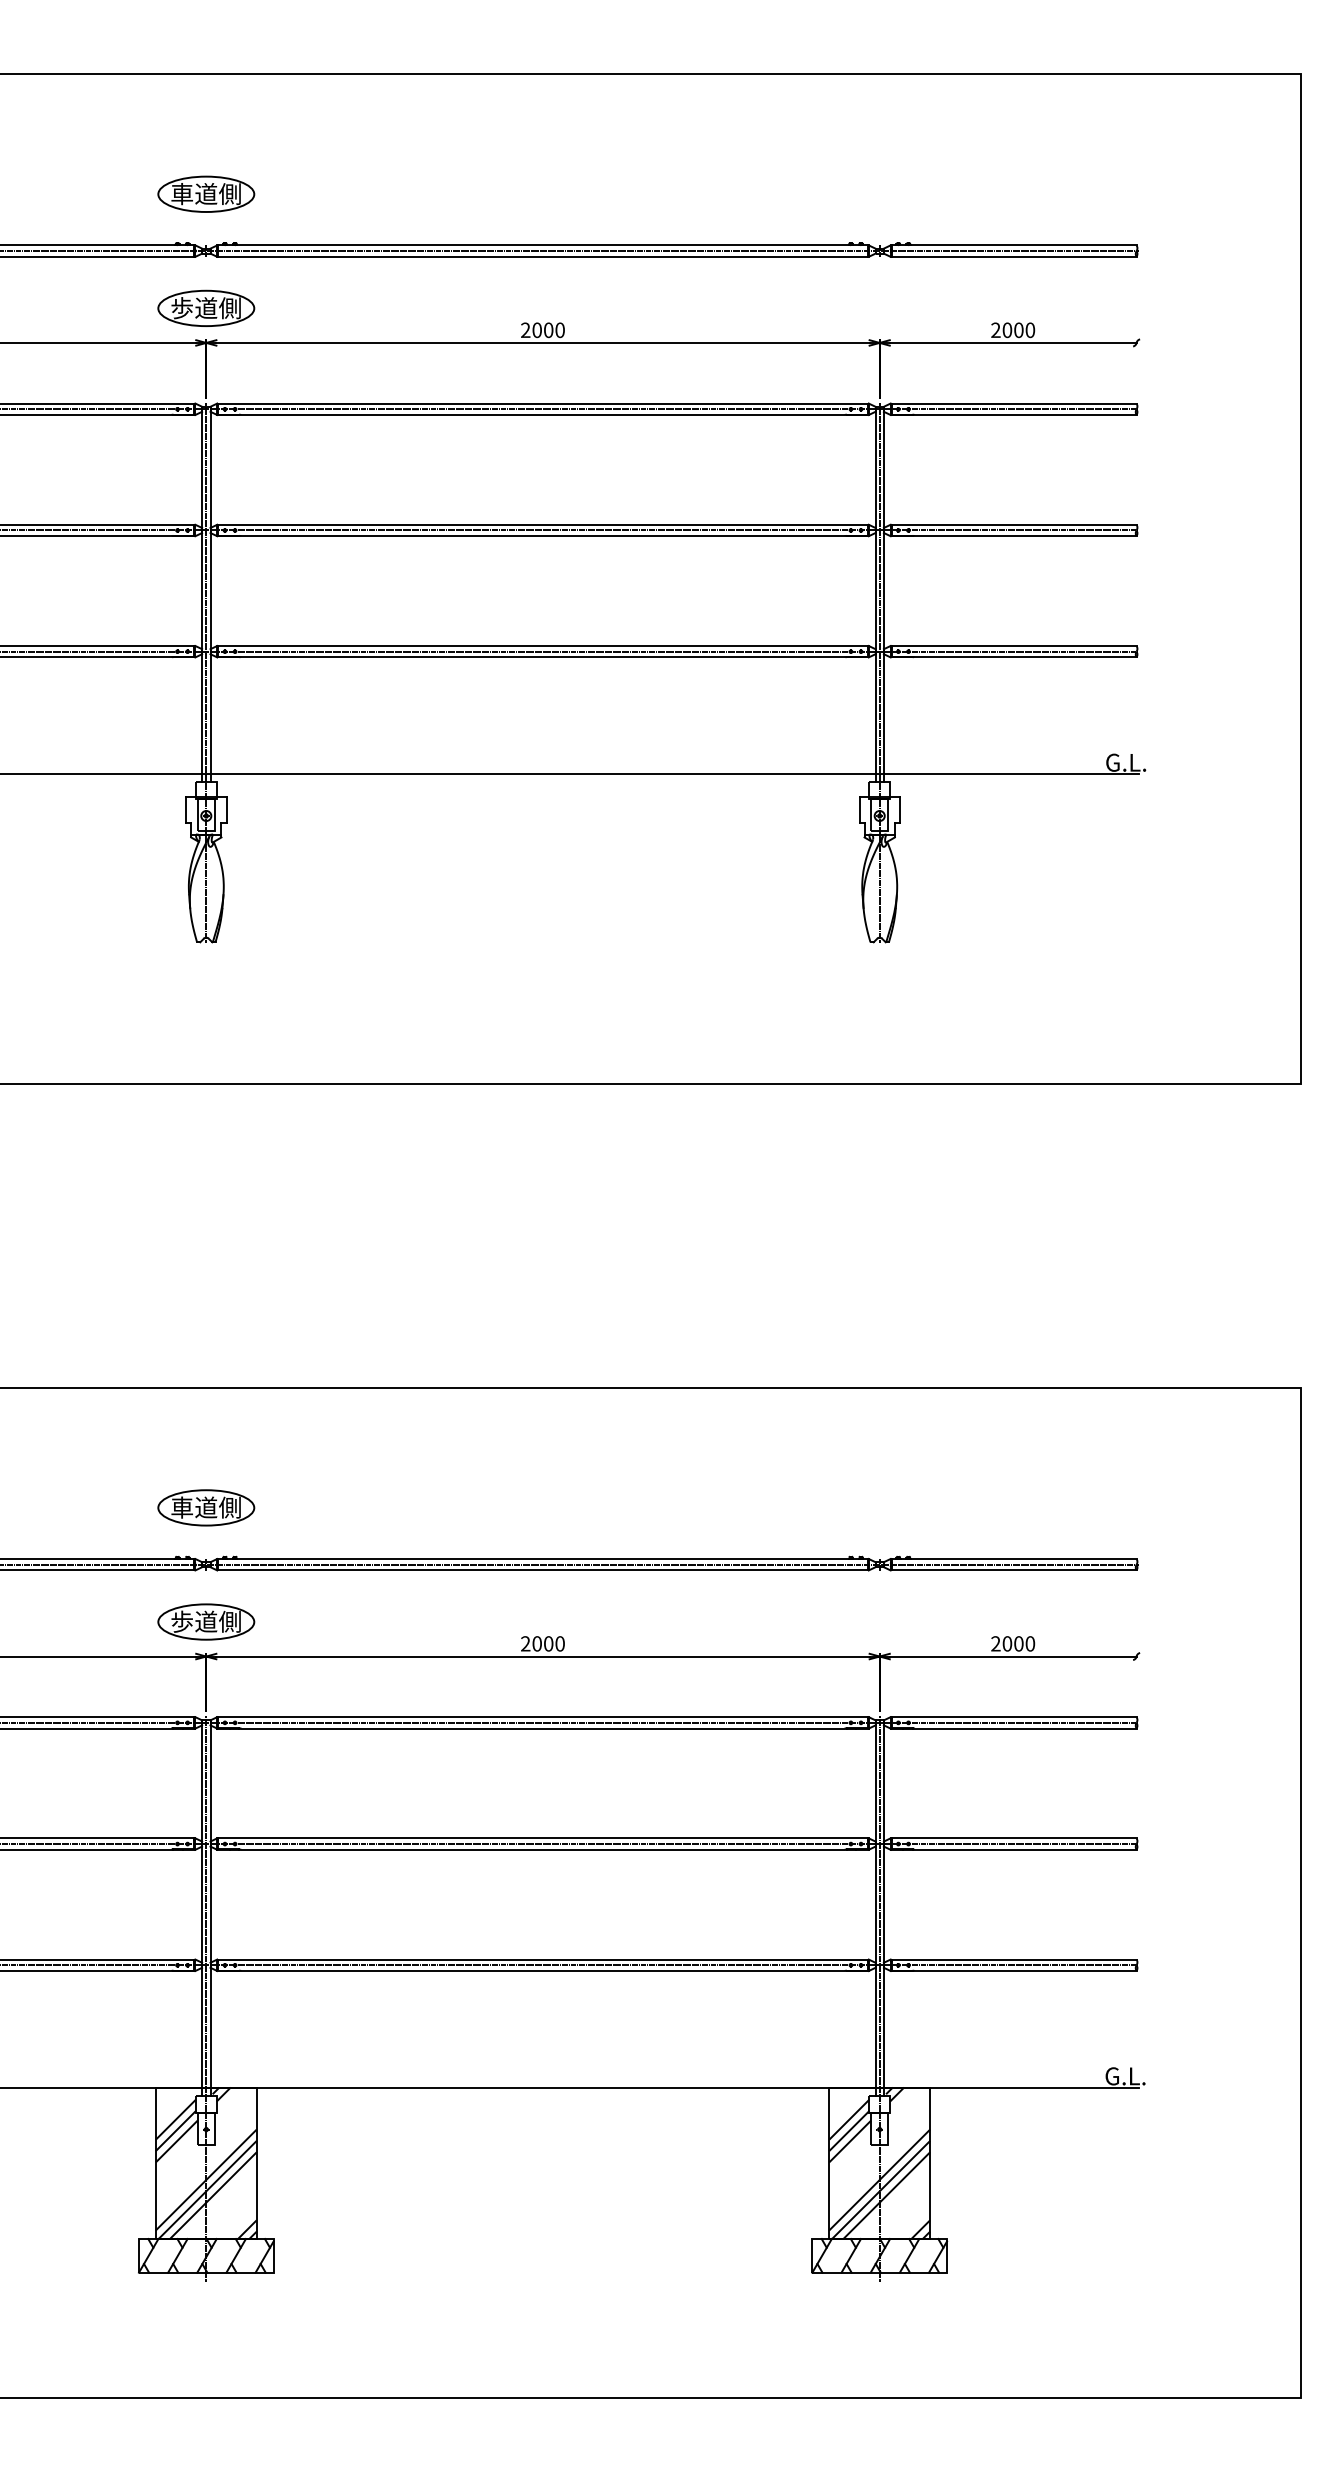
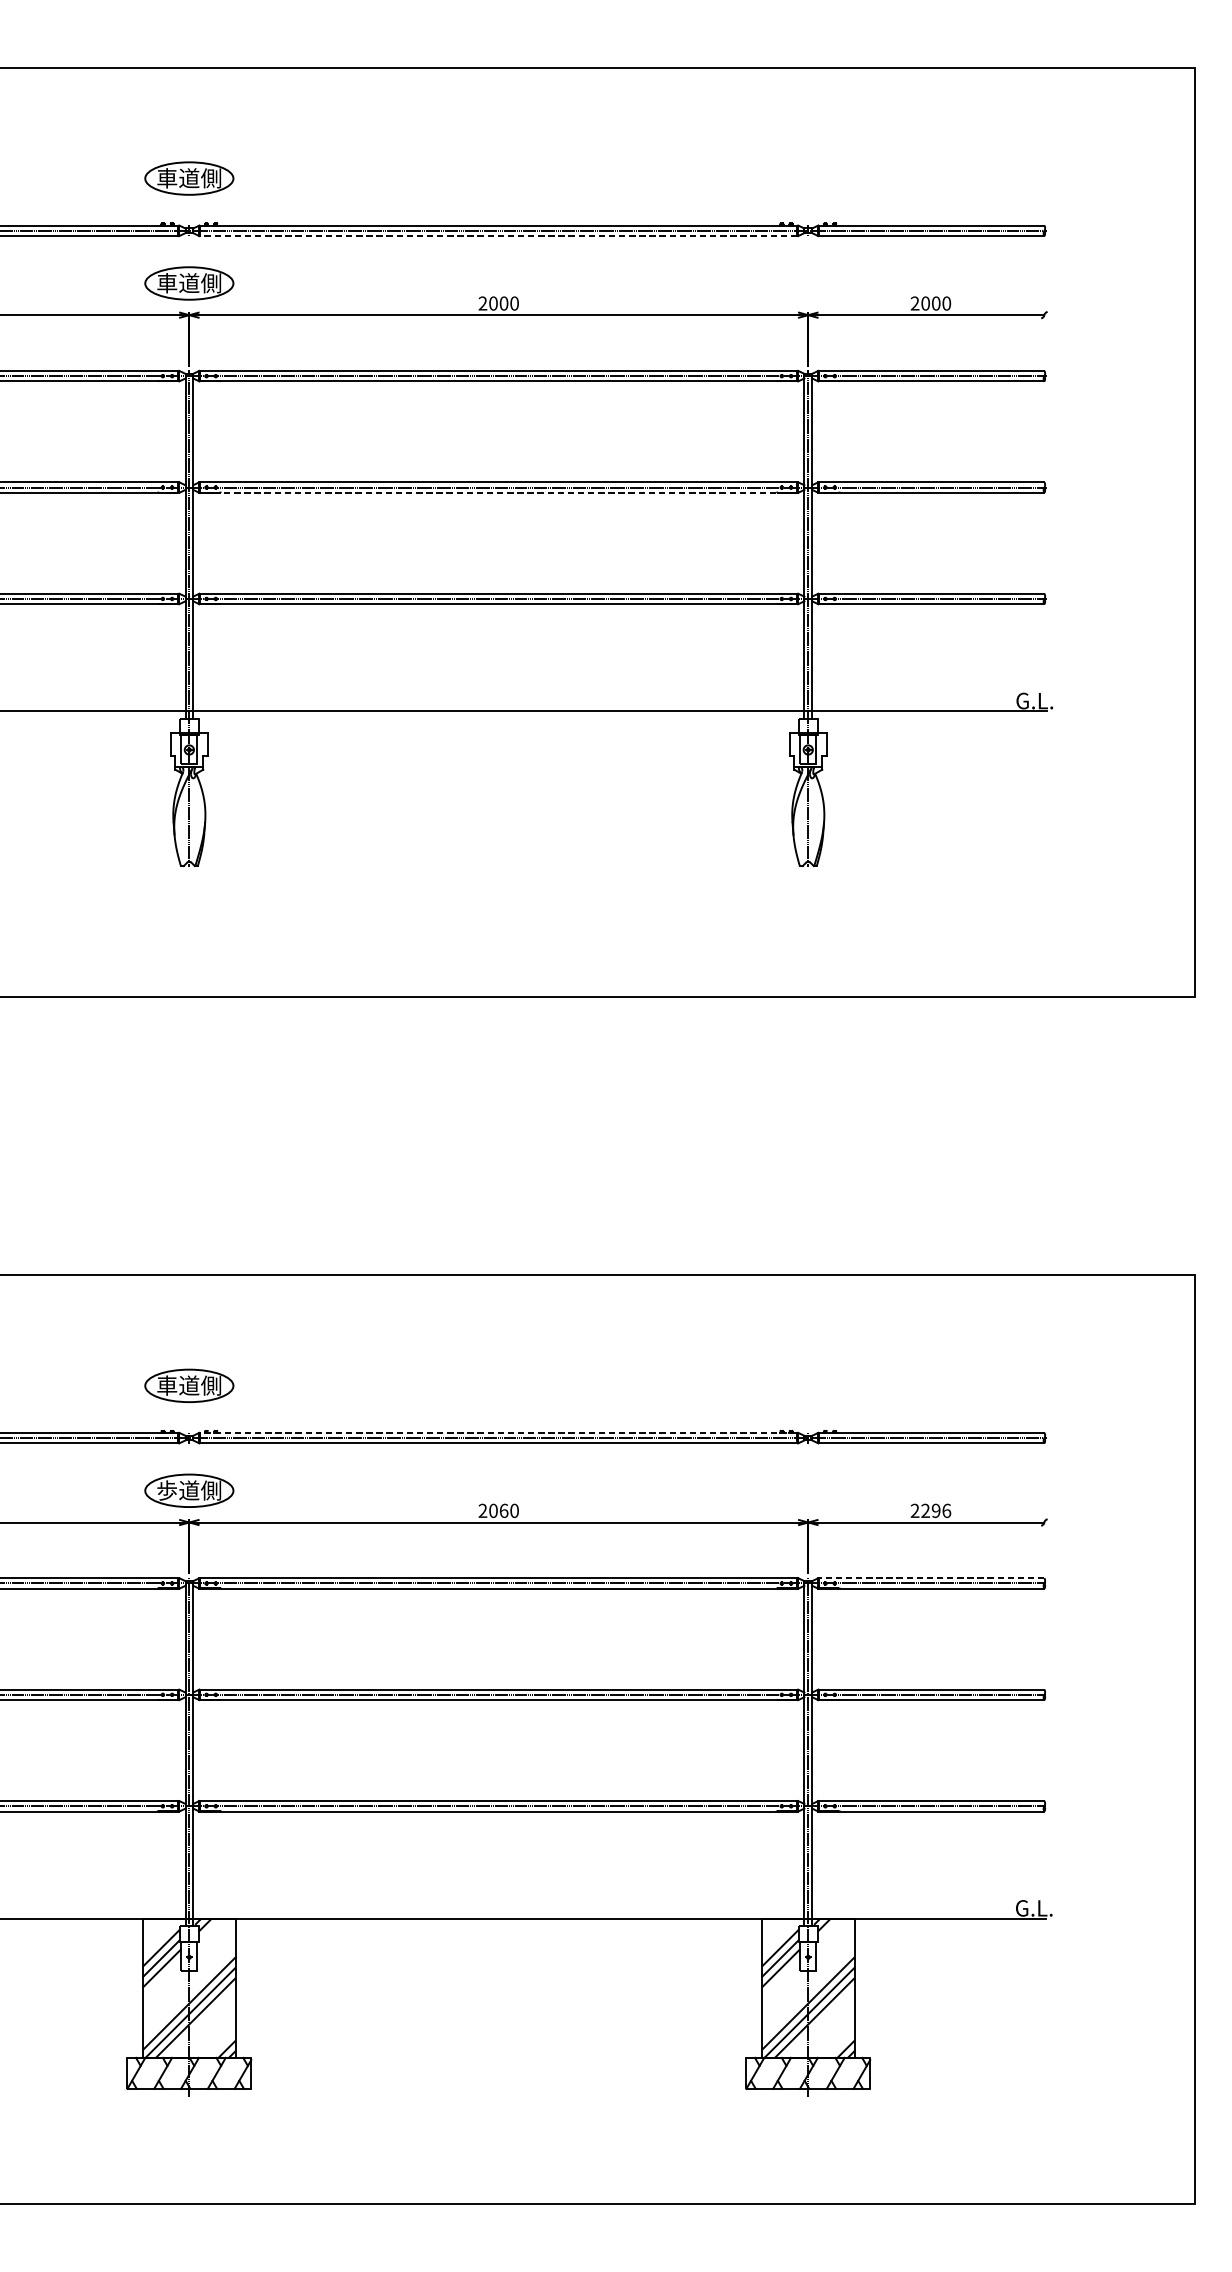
line: (543, 256) -> (499, 235), solid -> dashed
text: (181, 308) -> (166, 283), 歩道側 -> 車道側
line: (542, 536) -> (498, 493), solid -> dashed
line: (543, 1559) -> (499, 1433), solid -> dashed
text: (548, 1643) -> (503, 1510), 2000 -> 2060
text: (1018, 1643) -> (935, 1510), 2000 -> 2296
line: (1013, 1717) -> (931, 1578), solid -> dashed

